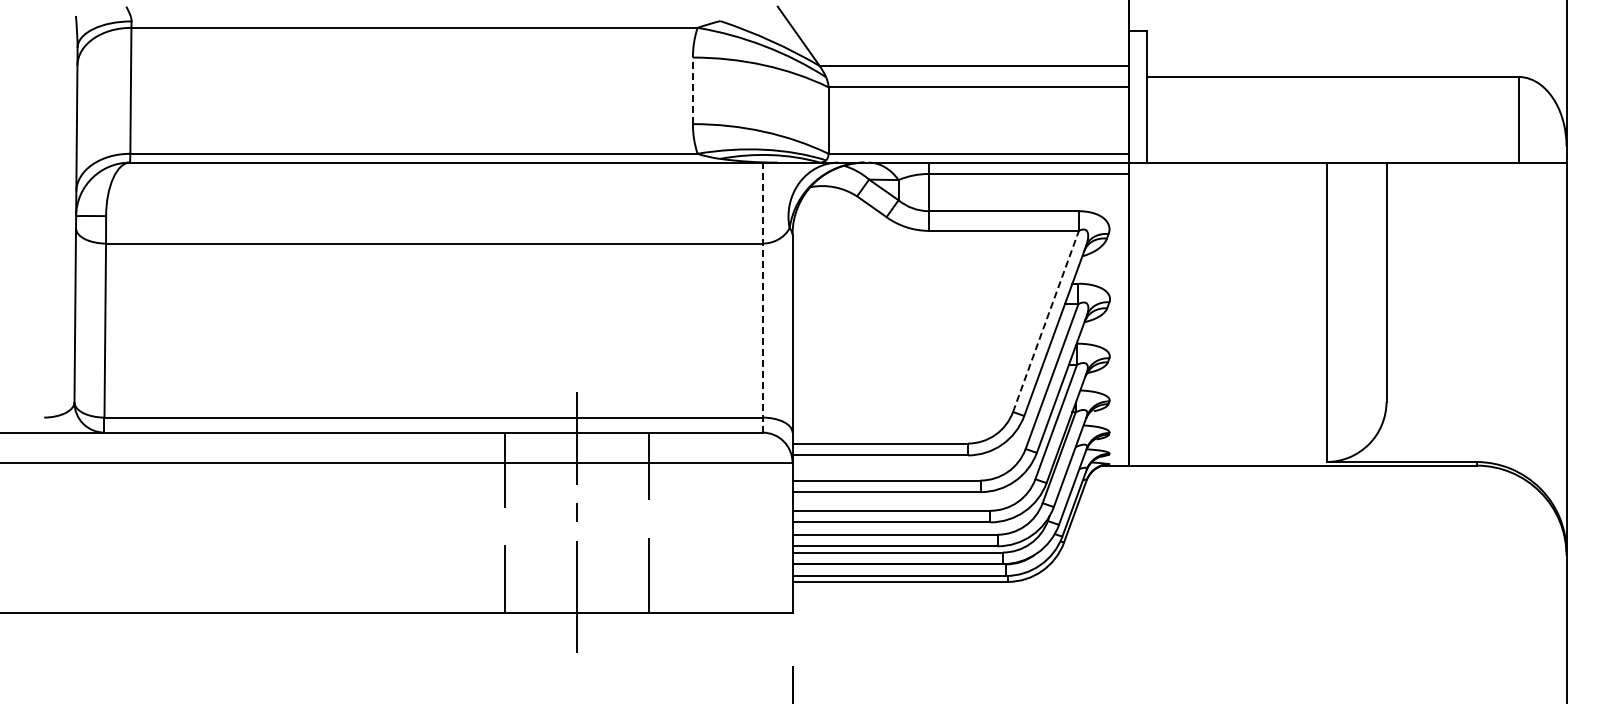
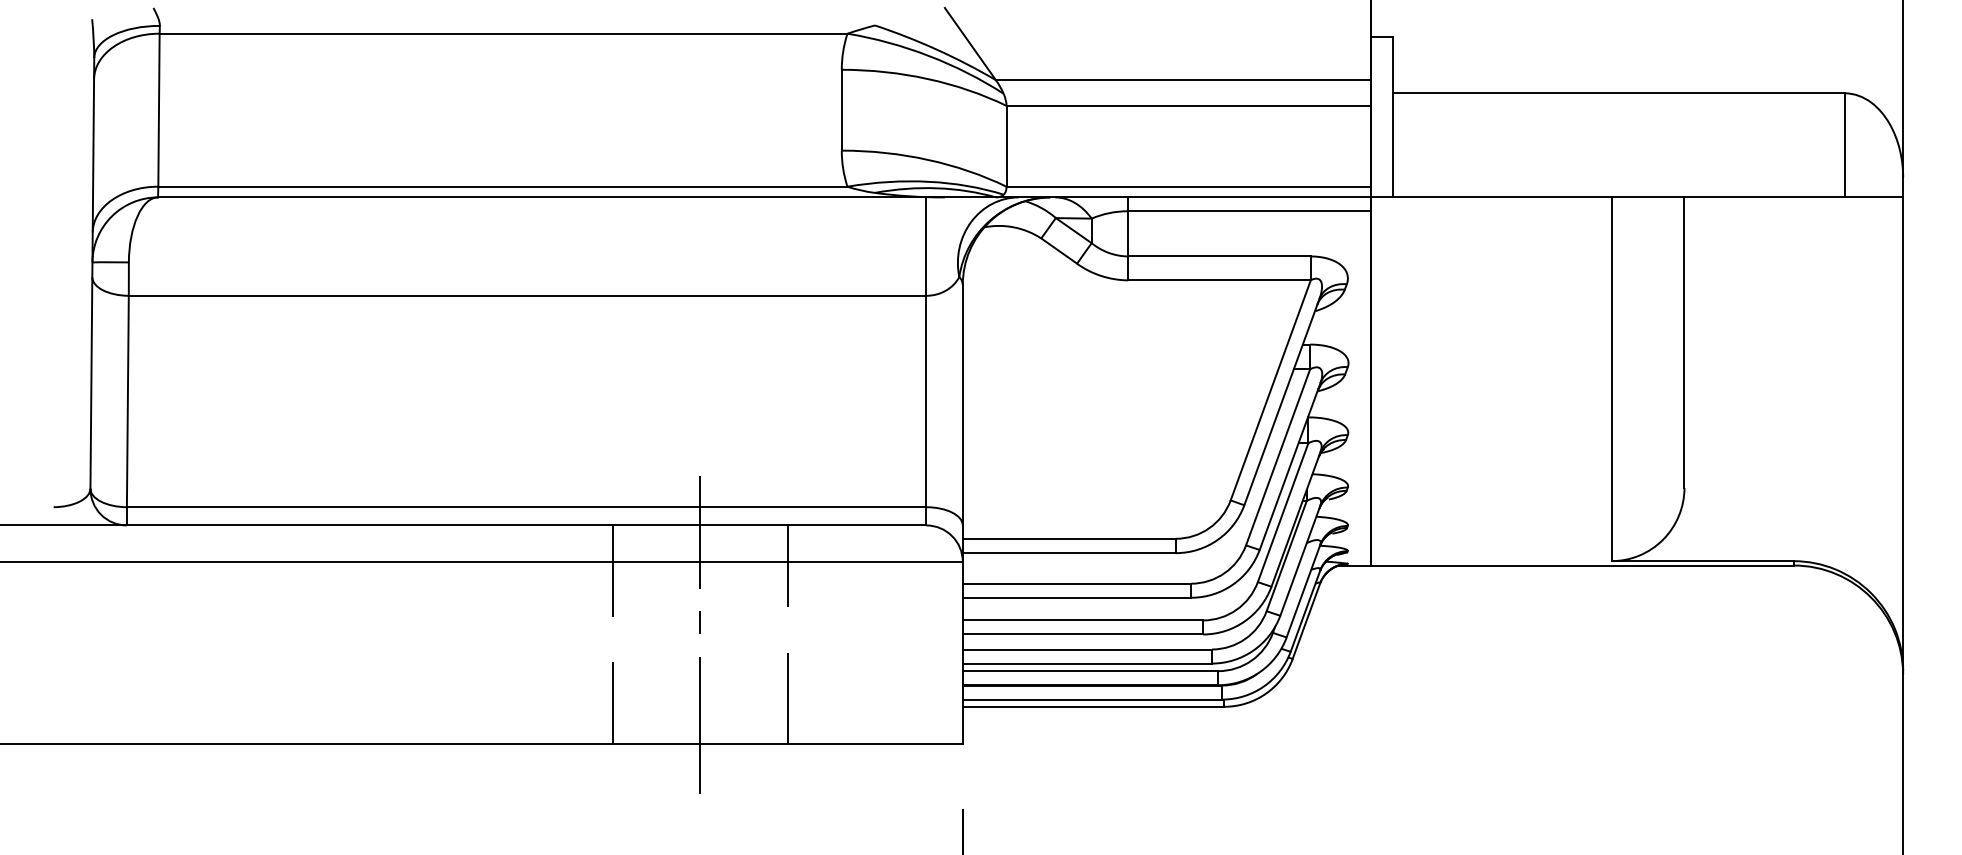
line: (692, 90) -> (841, 109), dashed -> solid
line: (762, 297) -> (926, 361), dashed -> solid
line: (1046, 320) -> (1271, 389), dashed -> solid

